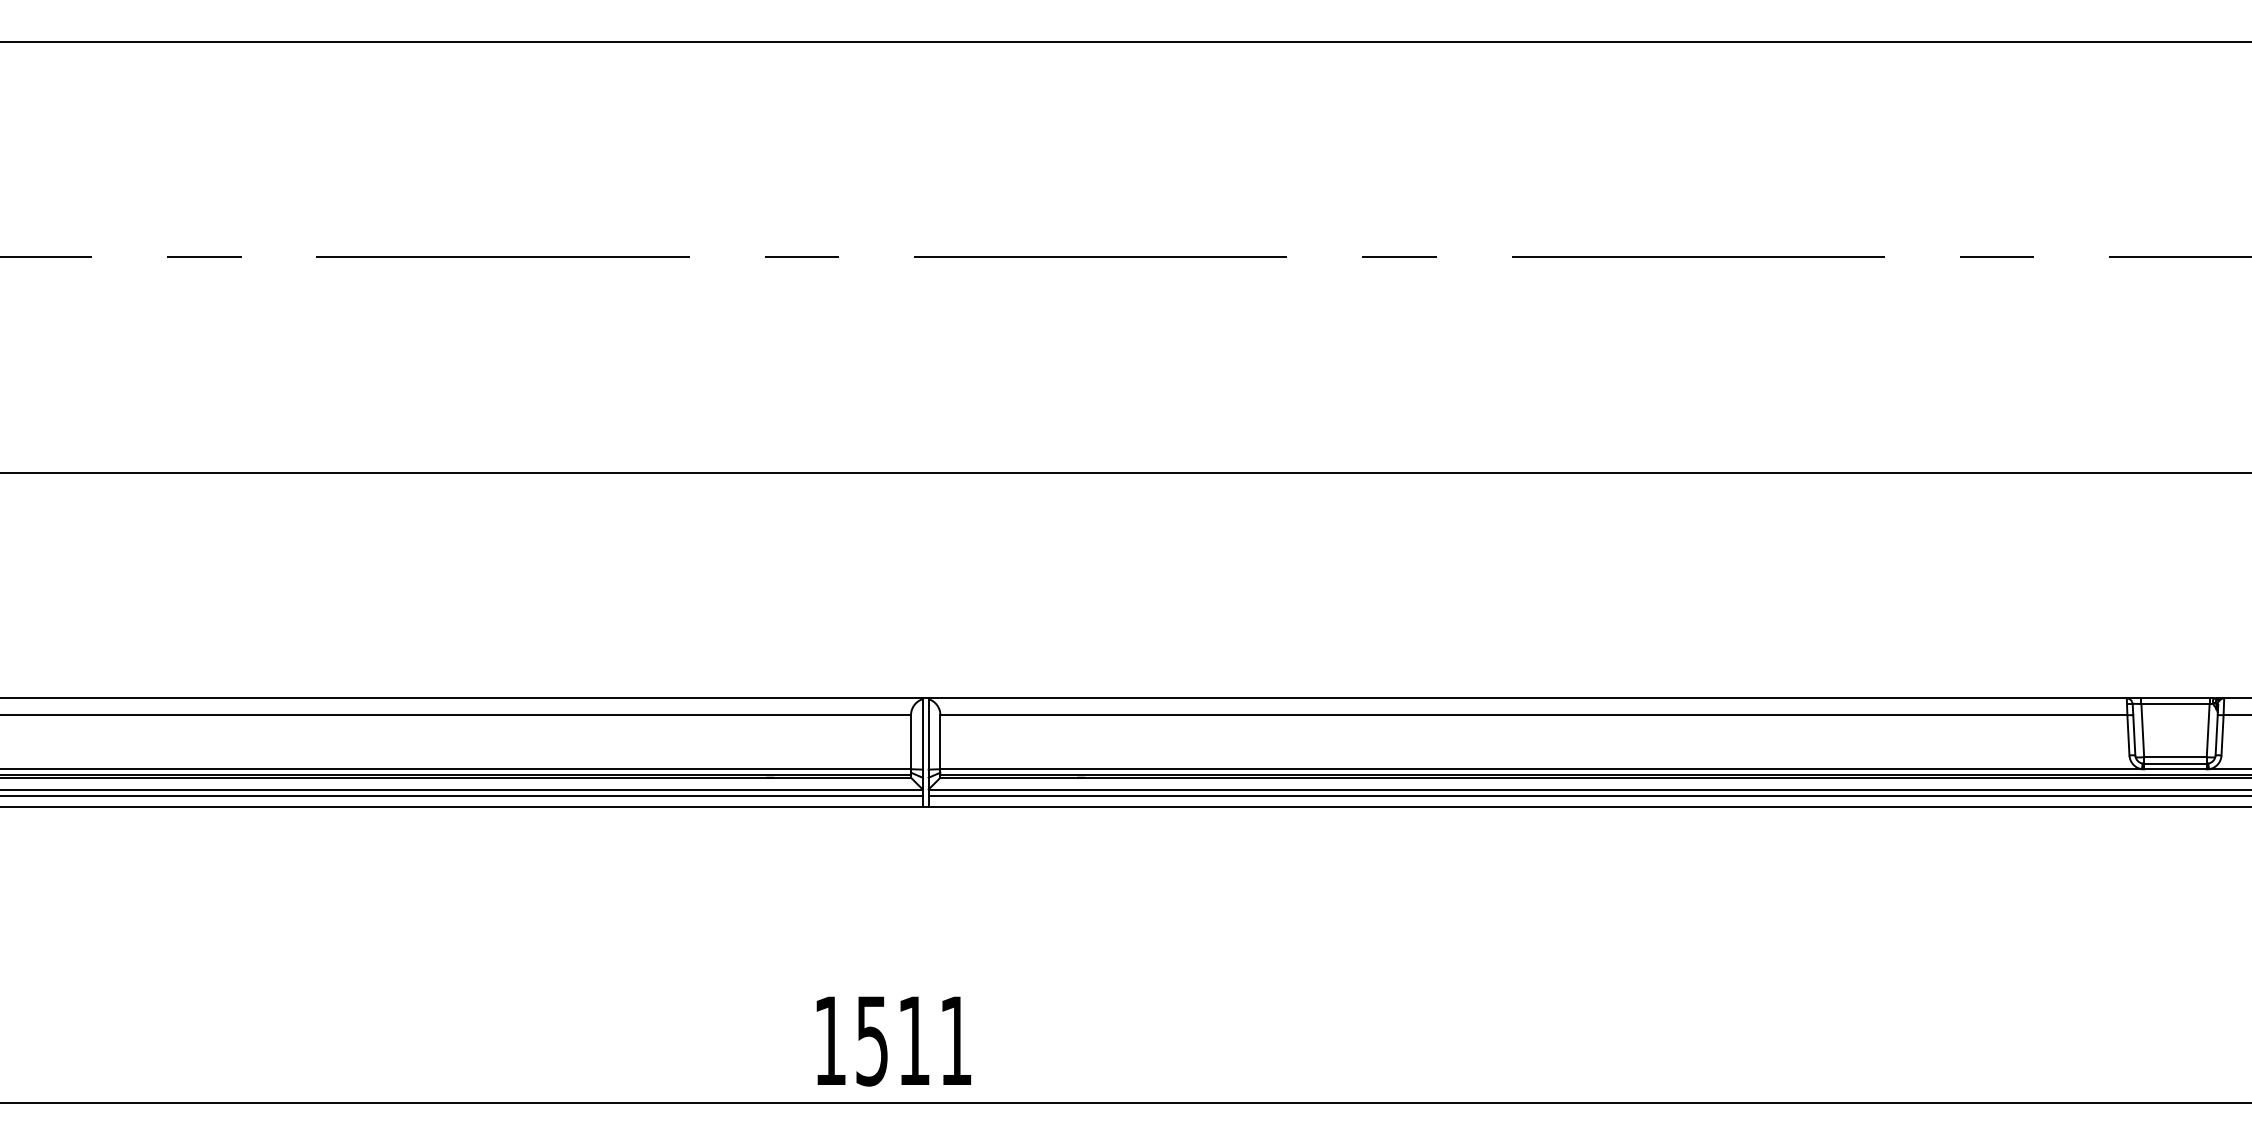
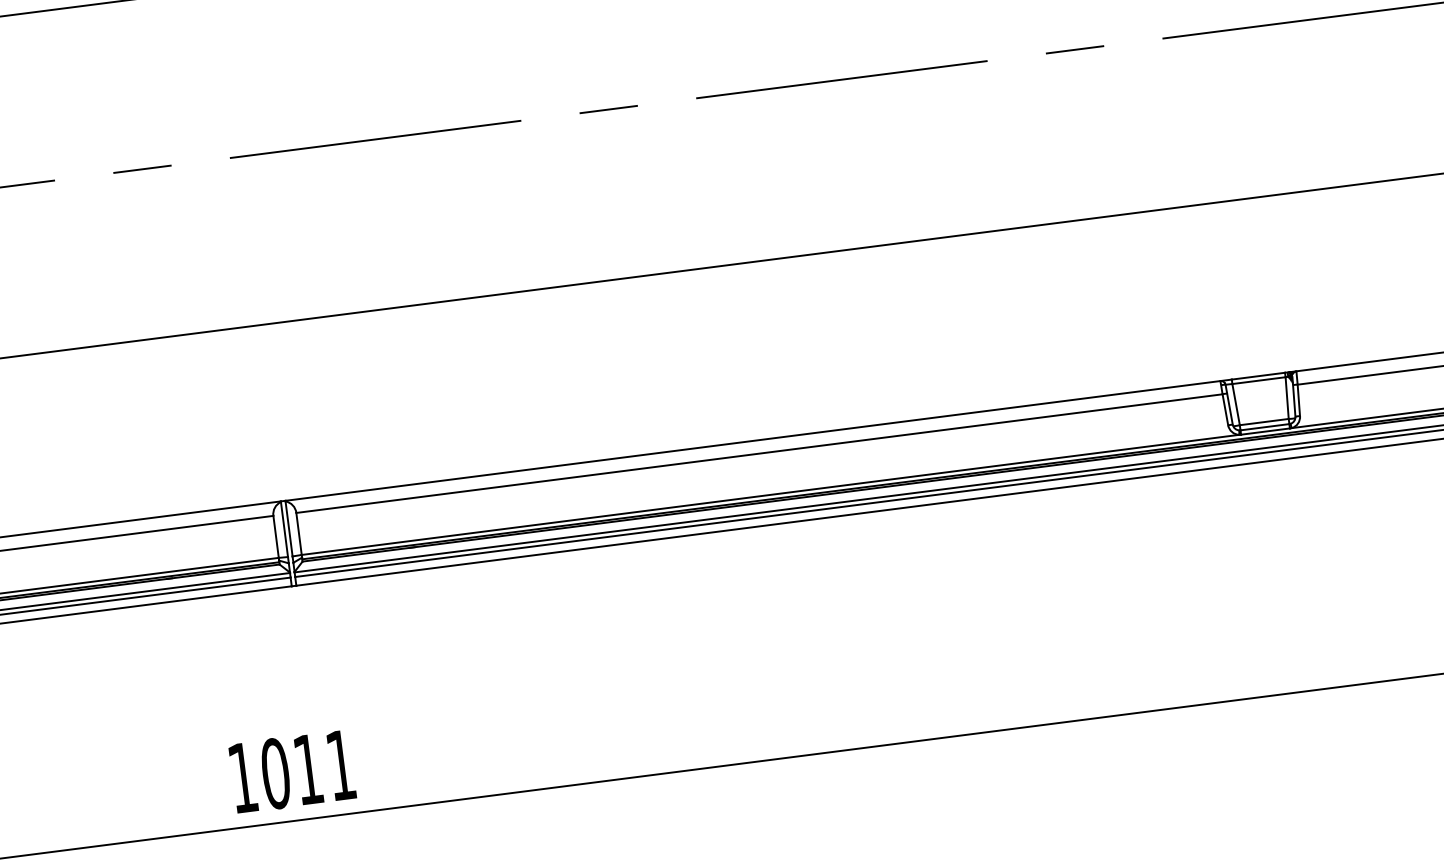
text: (871, 1040) -> (275, 773), 1511 -> 1011

